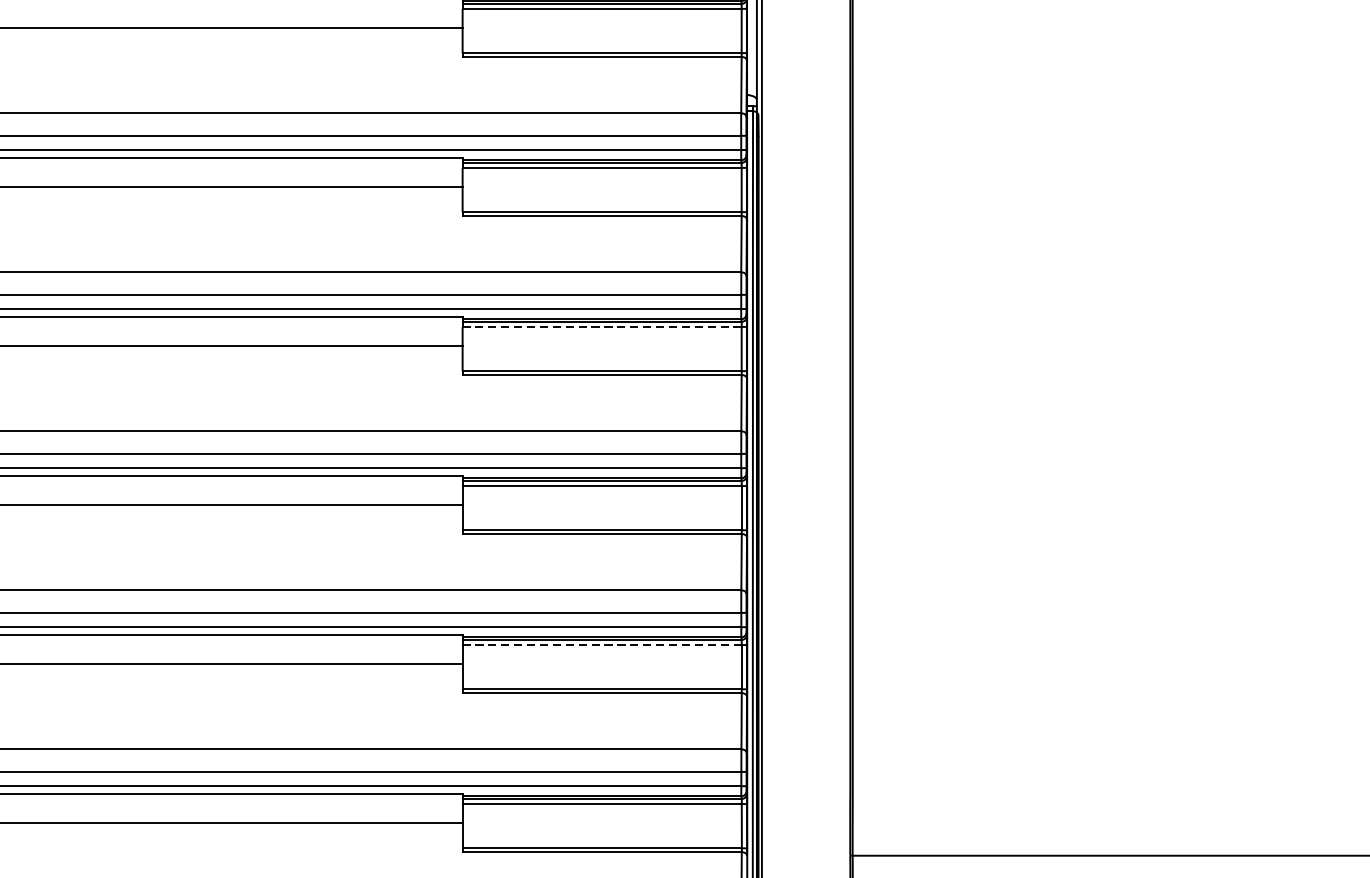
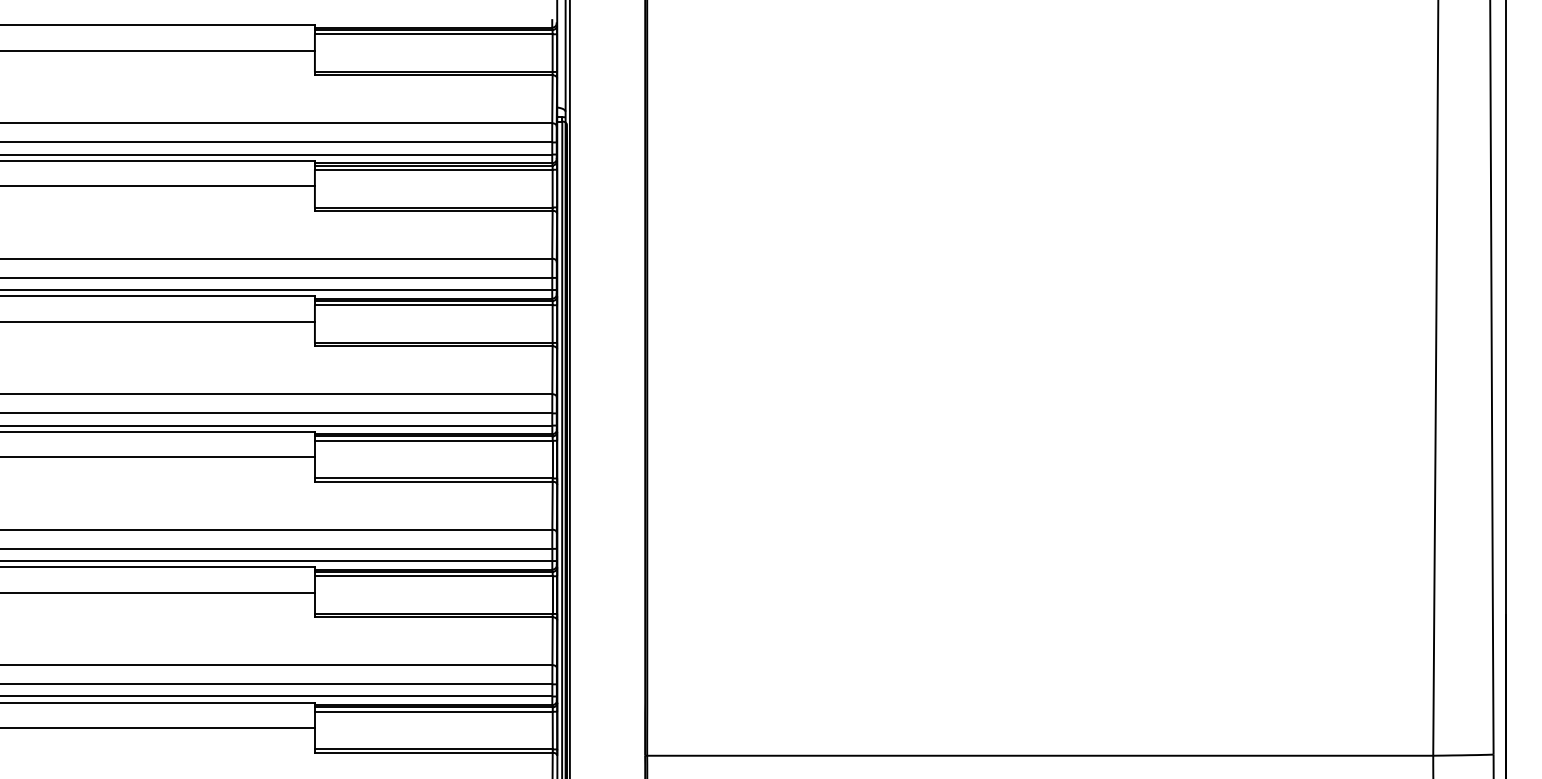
line: (601, 327) -> (433, 305), dashed -> solid
line: (601, 645) -> (433, 576), dashed -> solid

